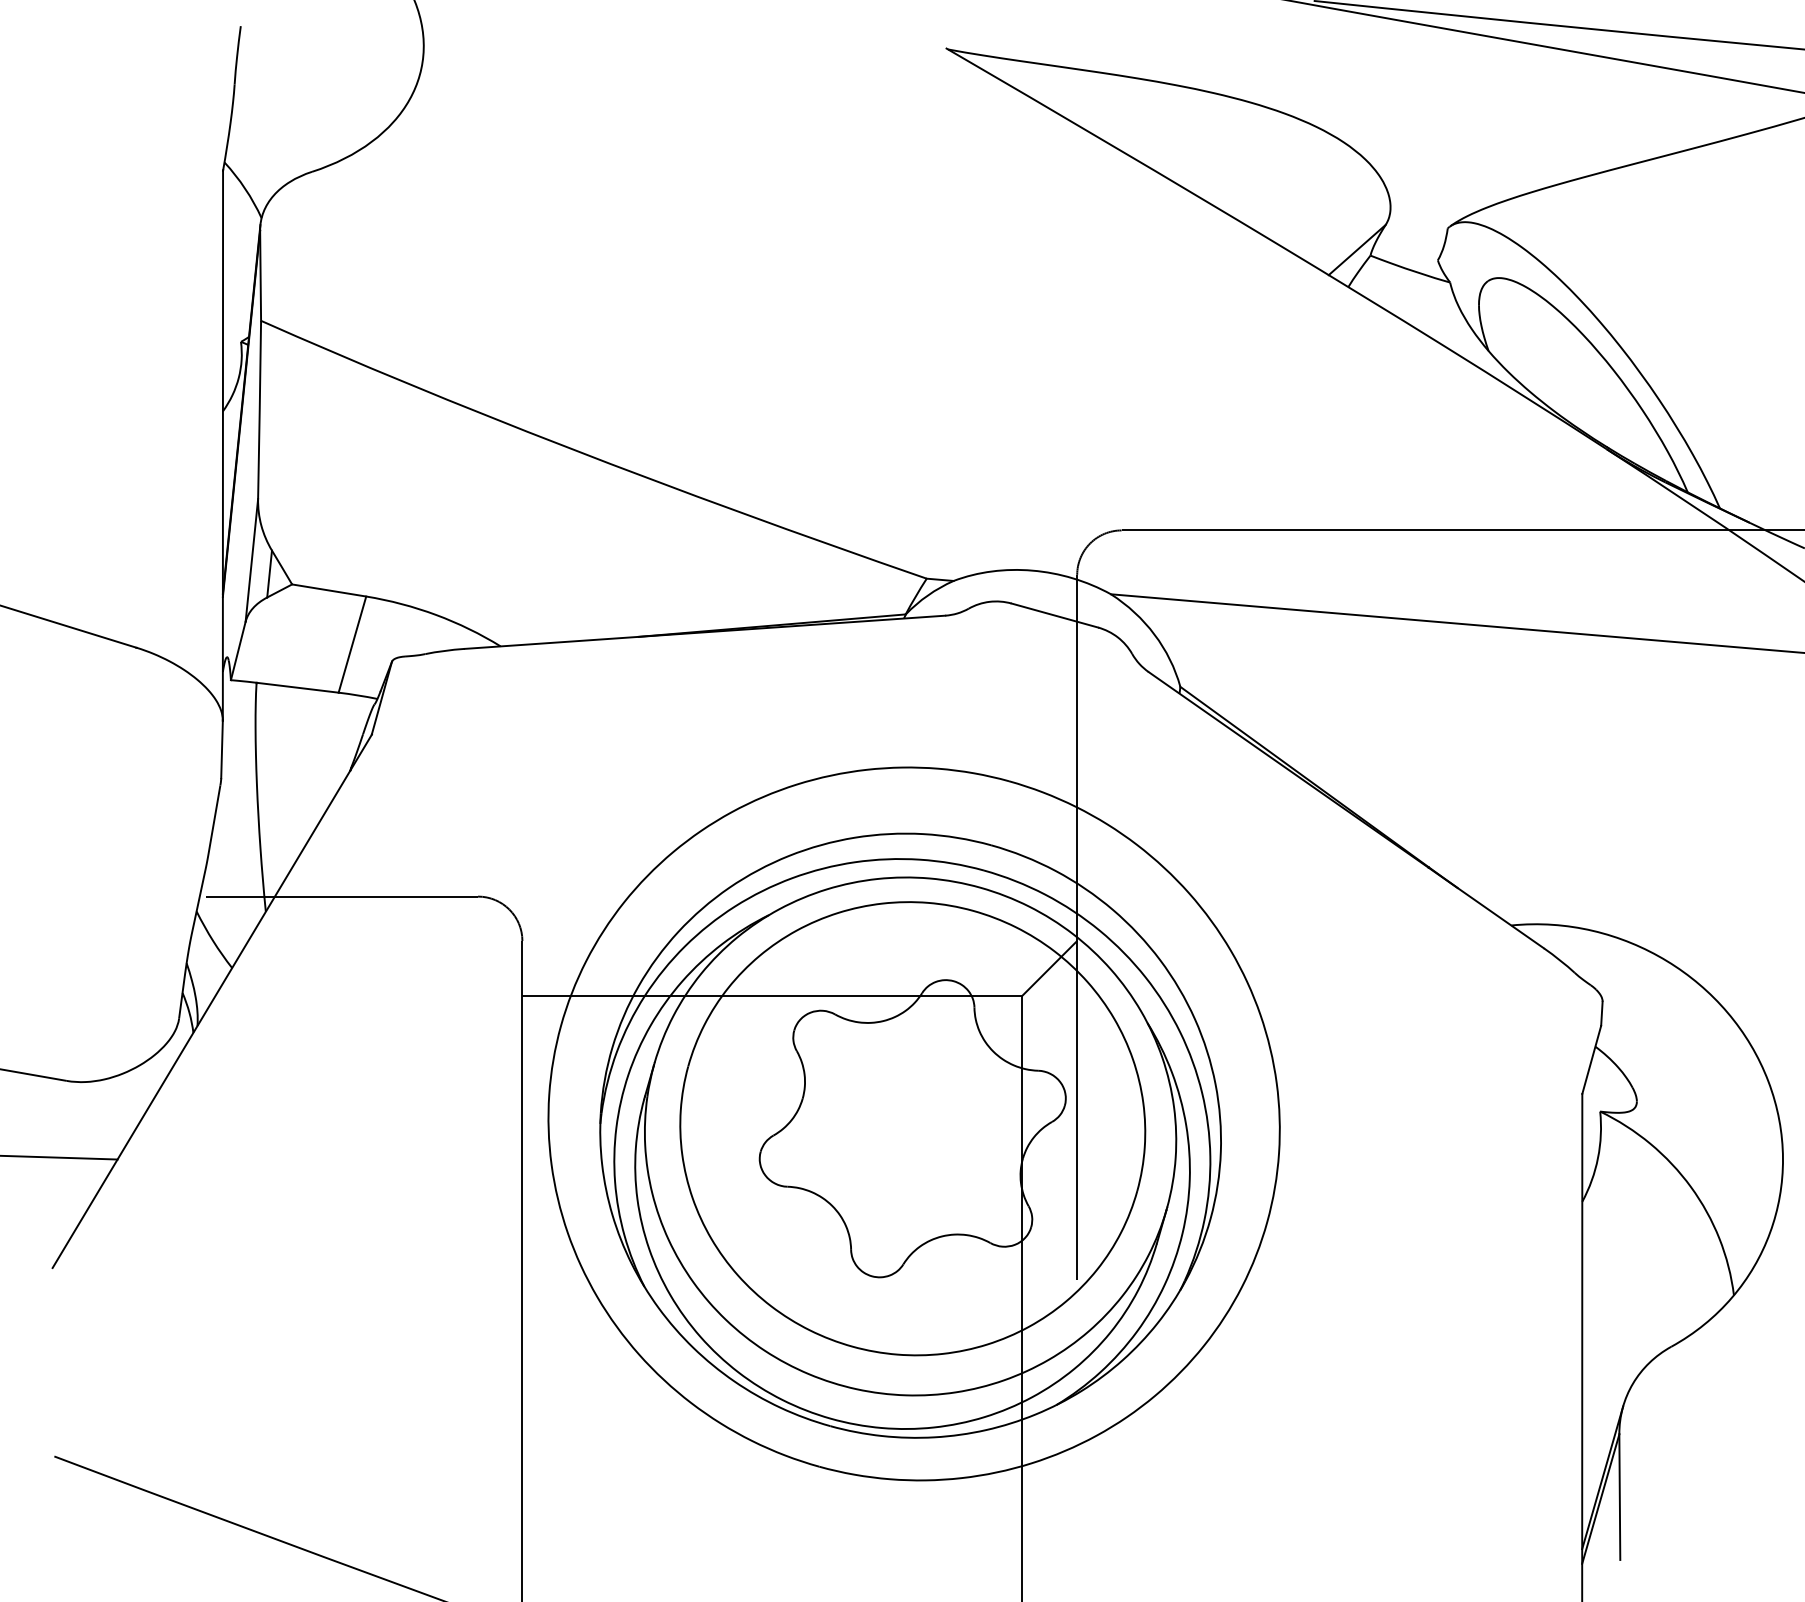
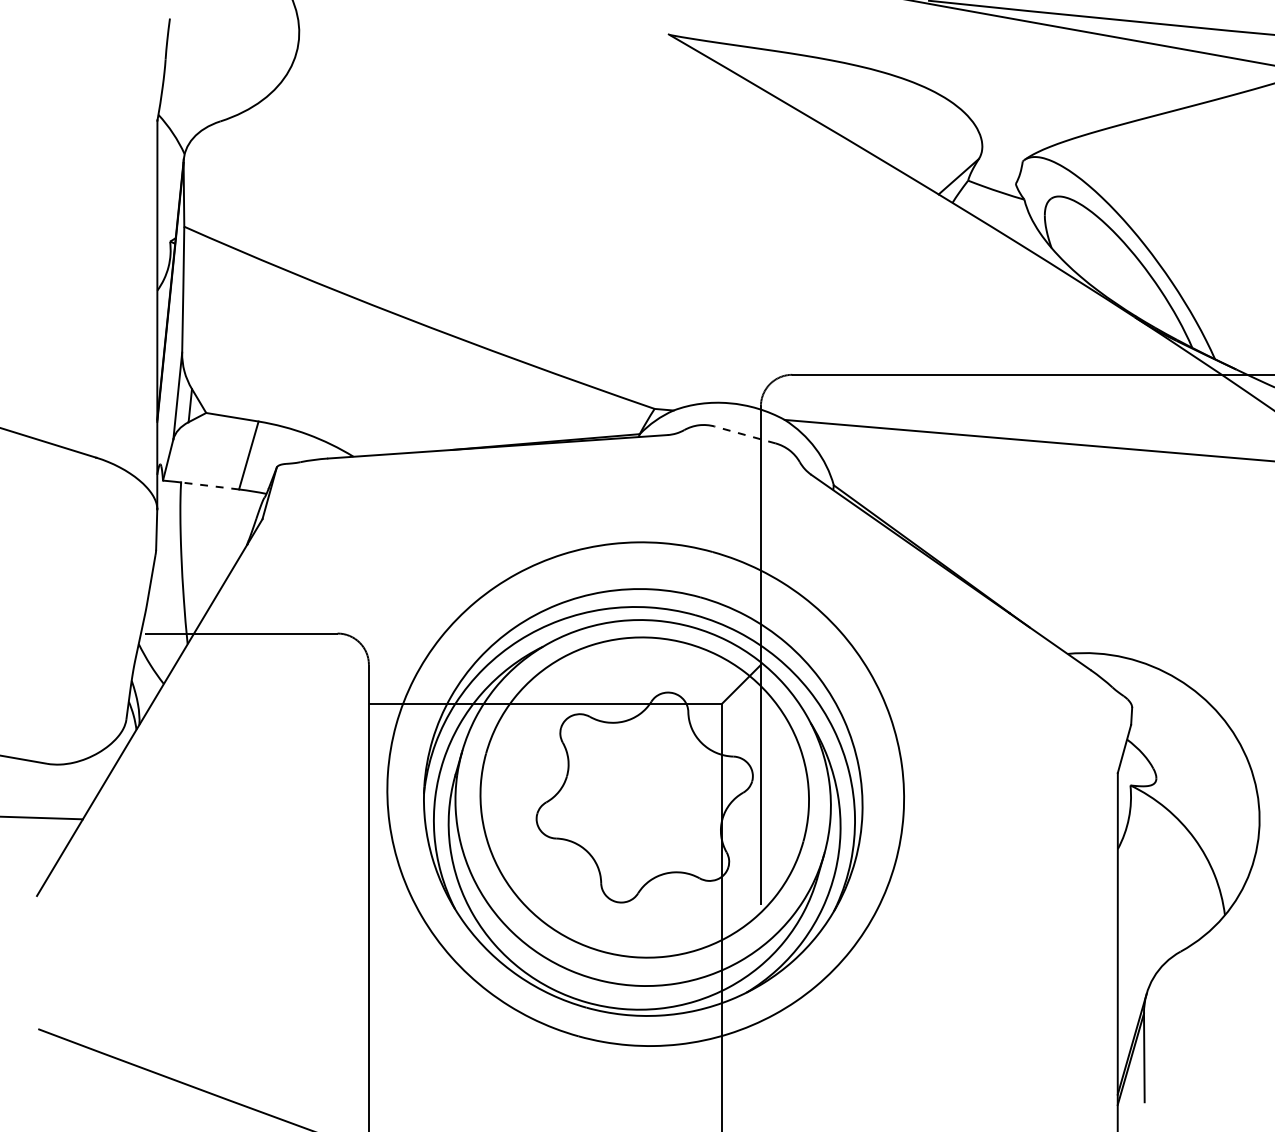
line: (1055, 614) -> (745, 434), solid -> dashed
line: (298, 688) -> (210, 486), solid -> dashed

